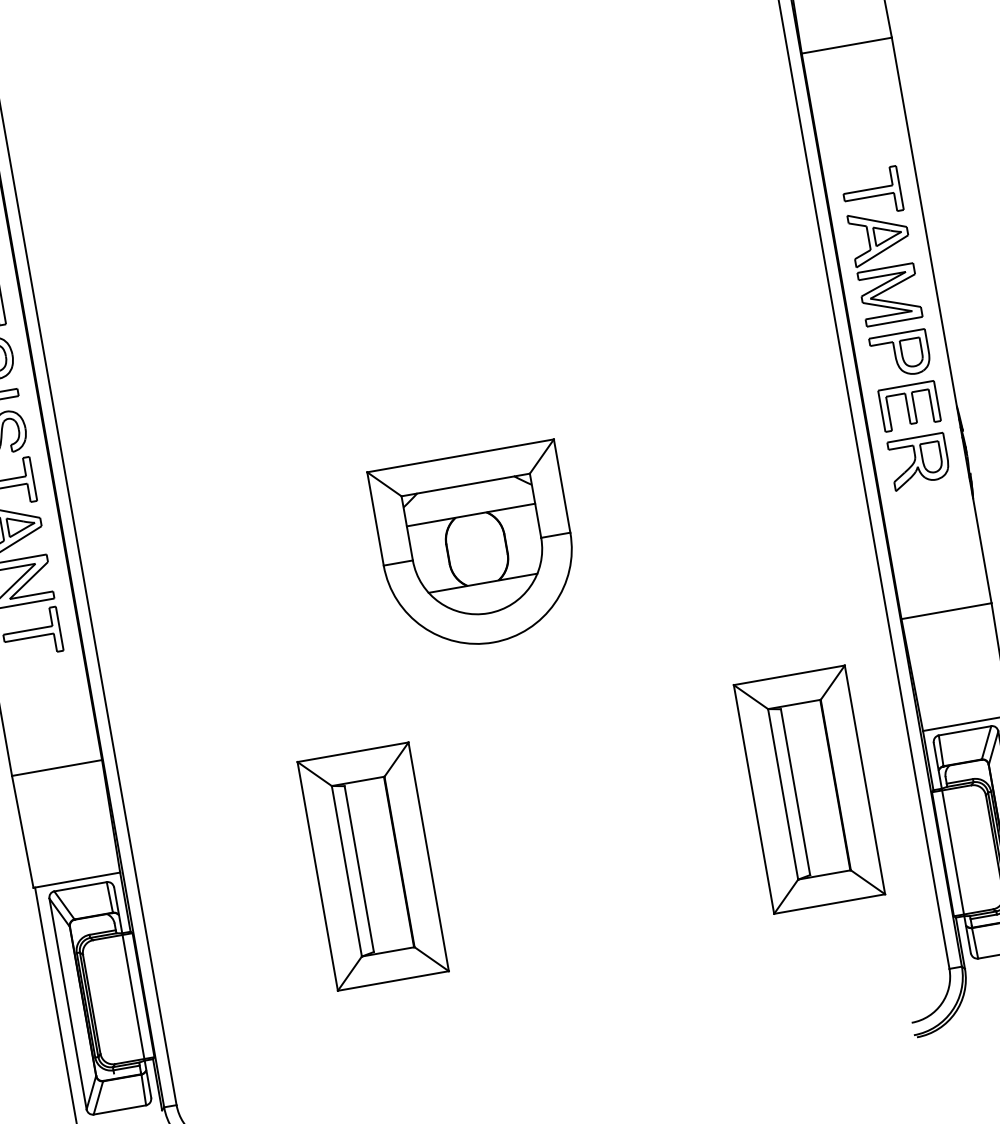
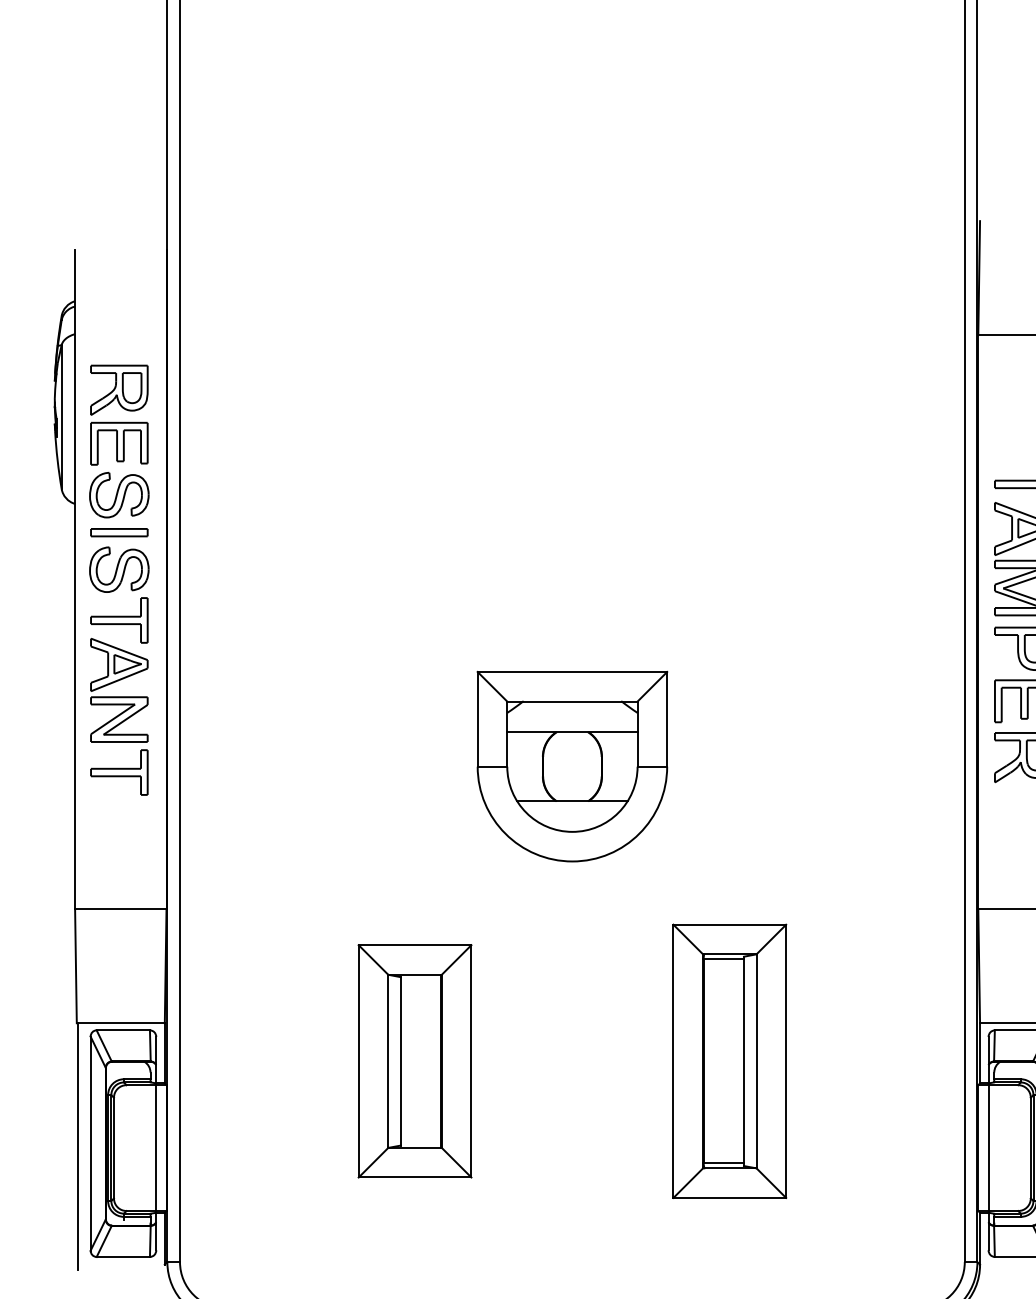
part: (808, 789) -> (857, 1061), removed
part: (682, 811) -> (729, 1060), added

